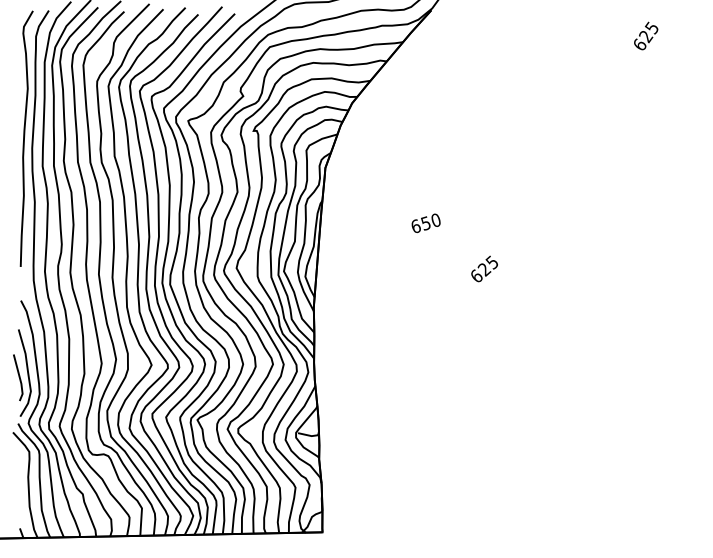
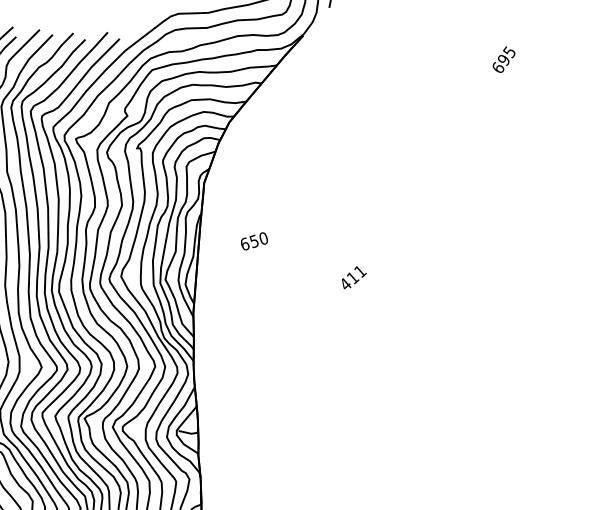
text: (646, 37) -> (504, 61), 625 -> 695
text: (425, 222) -> (253, 240), moved
text: (485, 268) -> (353, 277), 625 -> 411

